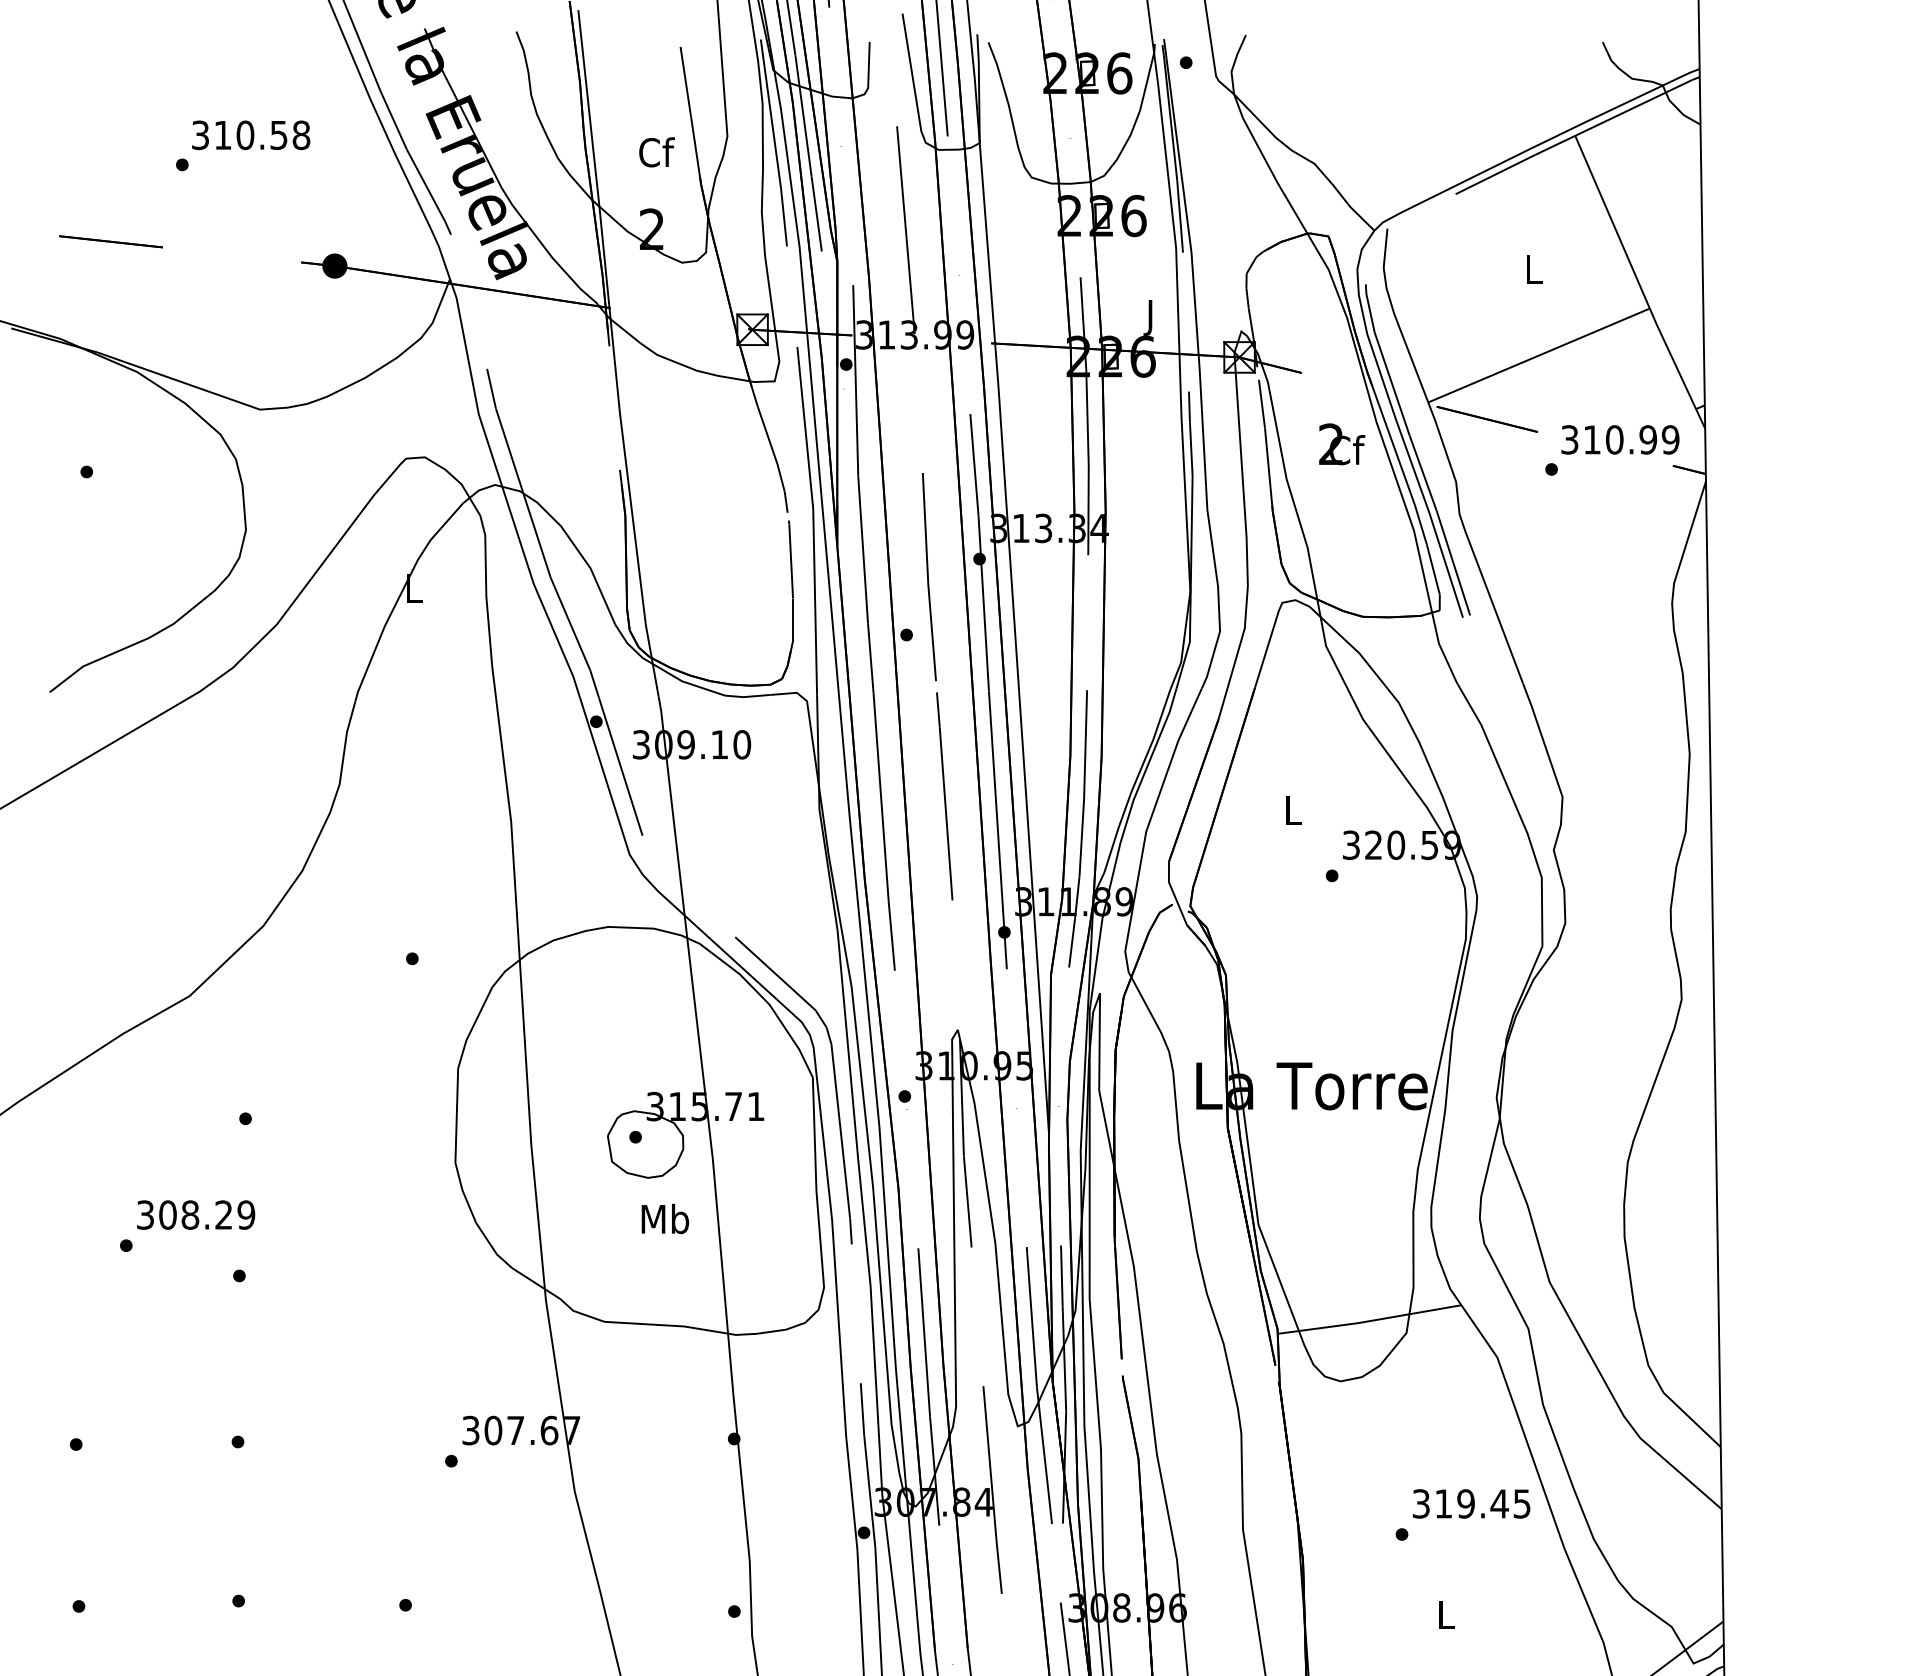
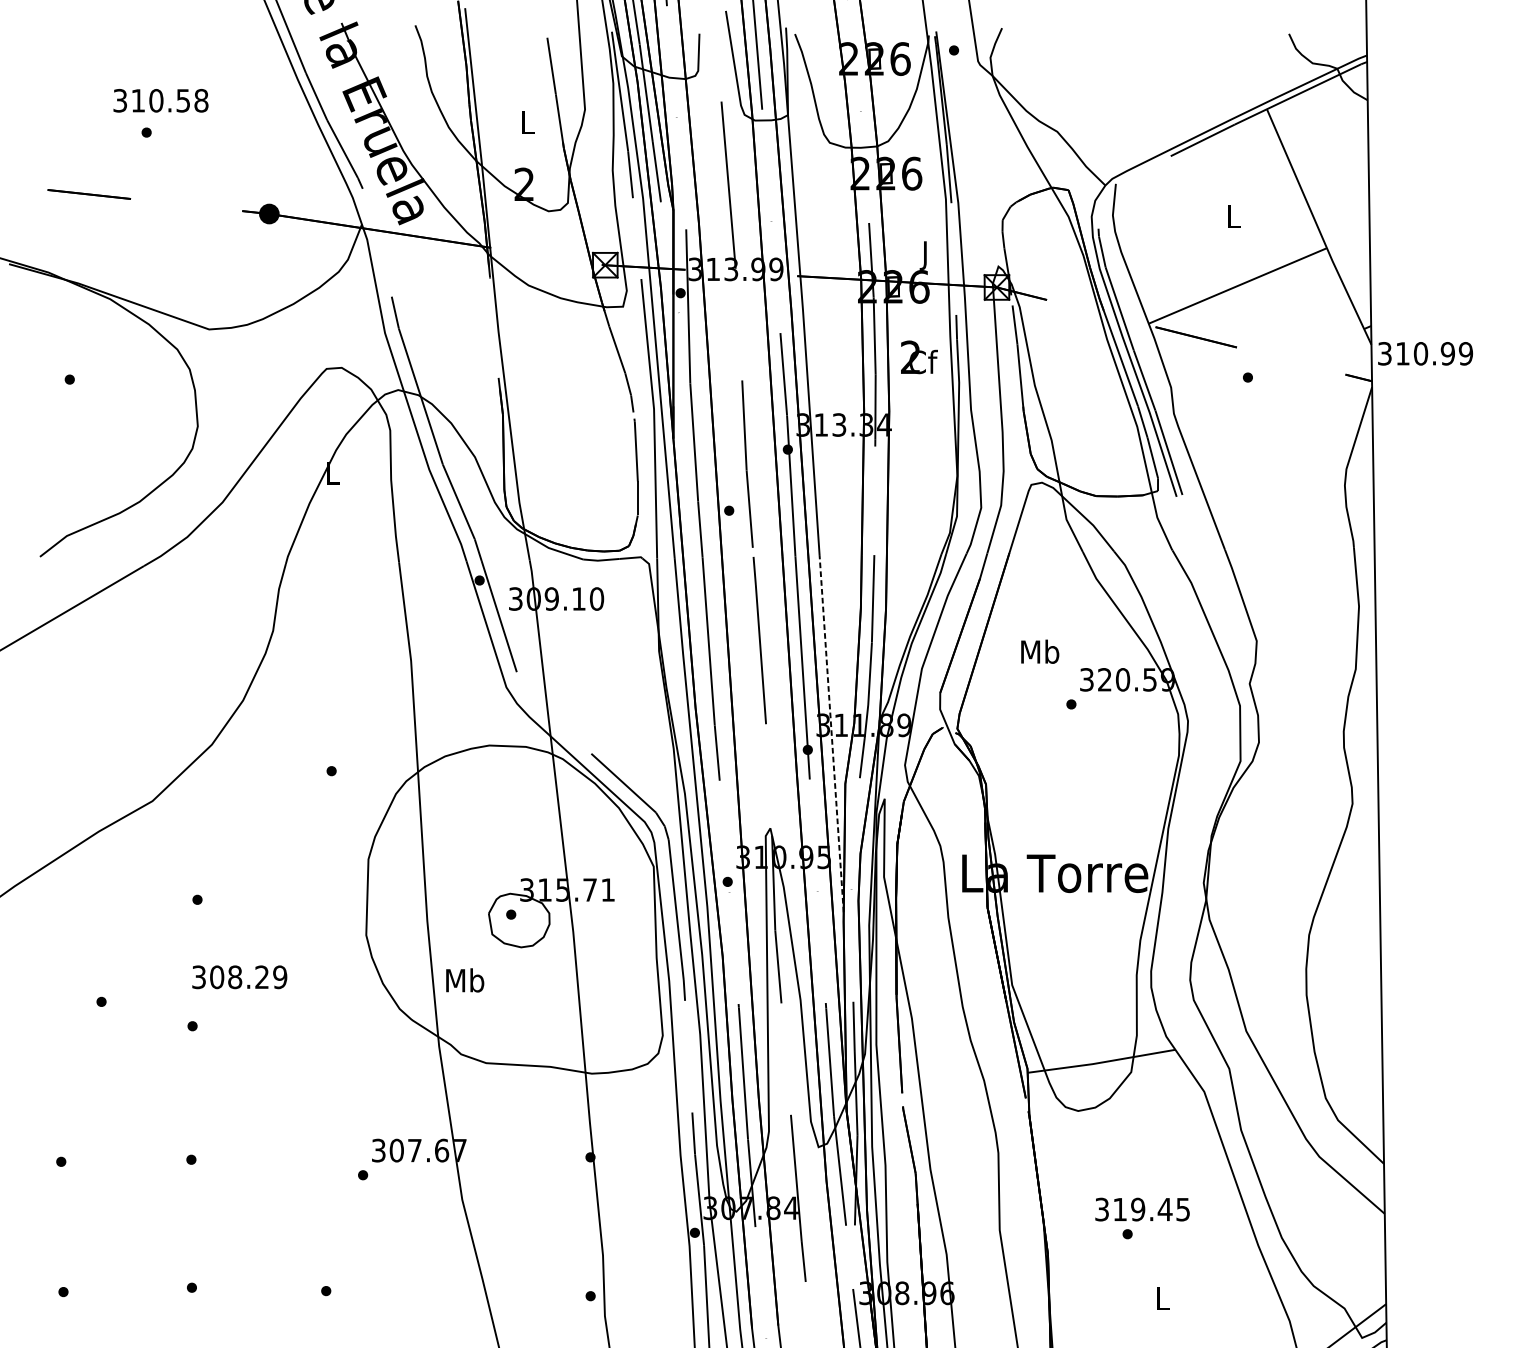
text: (251, 135) -> (161, 100), moved
text: (656, 152) -> (528, 122), Cf -> L
text: (1620, 439) -> (1425, 353), moved
text: (1342, 444) -> (919, 357), moved
text: (1292, 810) -> (1039, 651), L -> Mb
line: (1034, 912) -> (832, 733), solid -> dashed
text: (196, 1214) -> (240, 976), moved
text: (665, 1218) -> (465, 980), moved
text: (1471, 1503) -> (1142, 1209), moved

